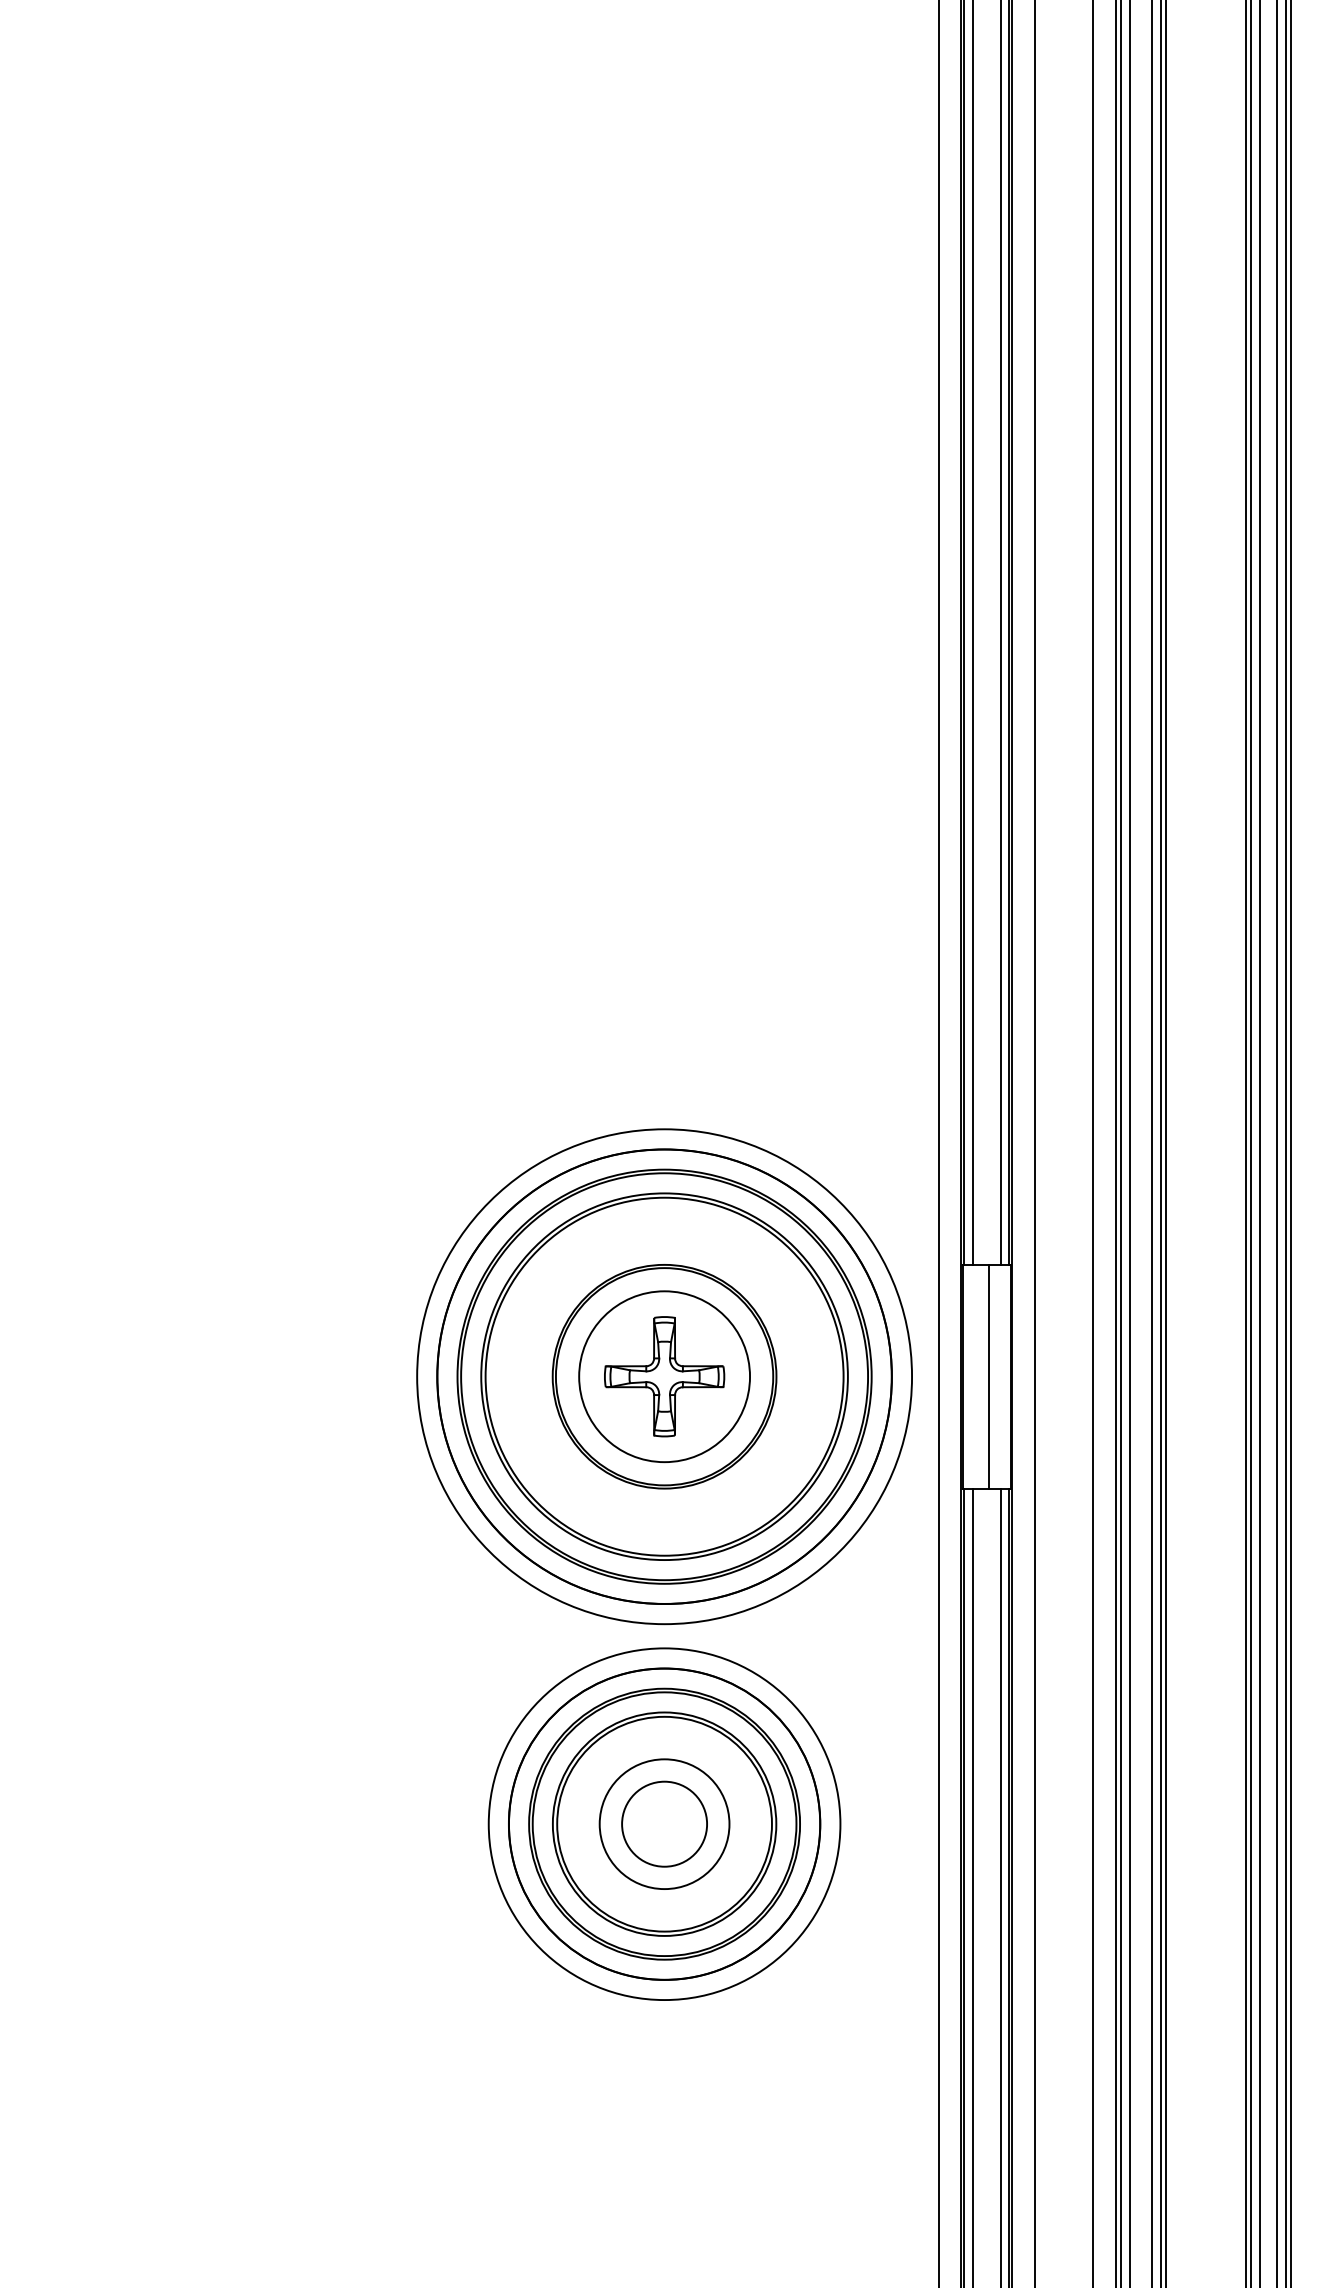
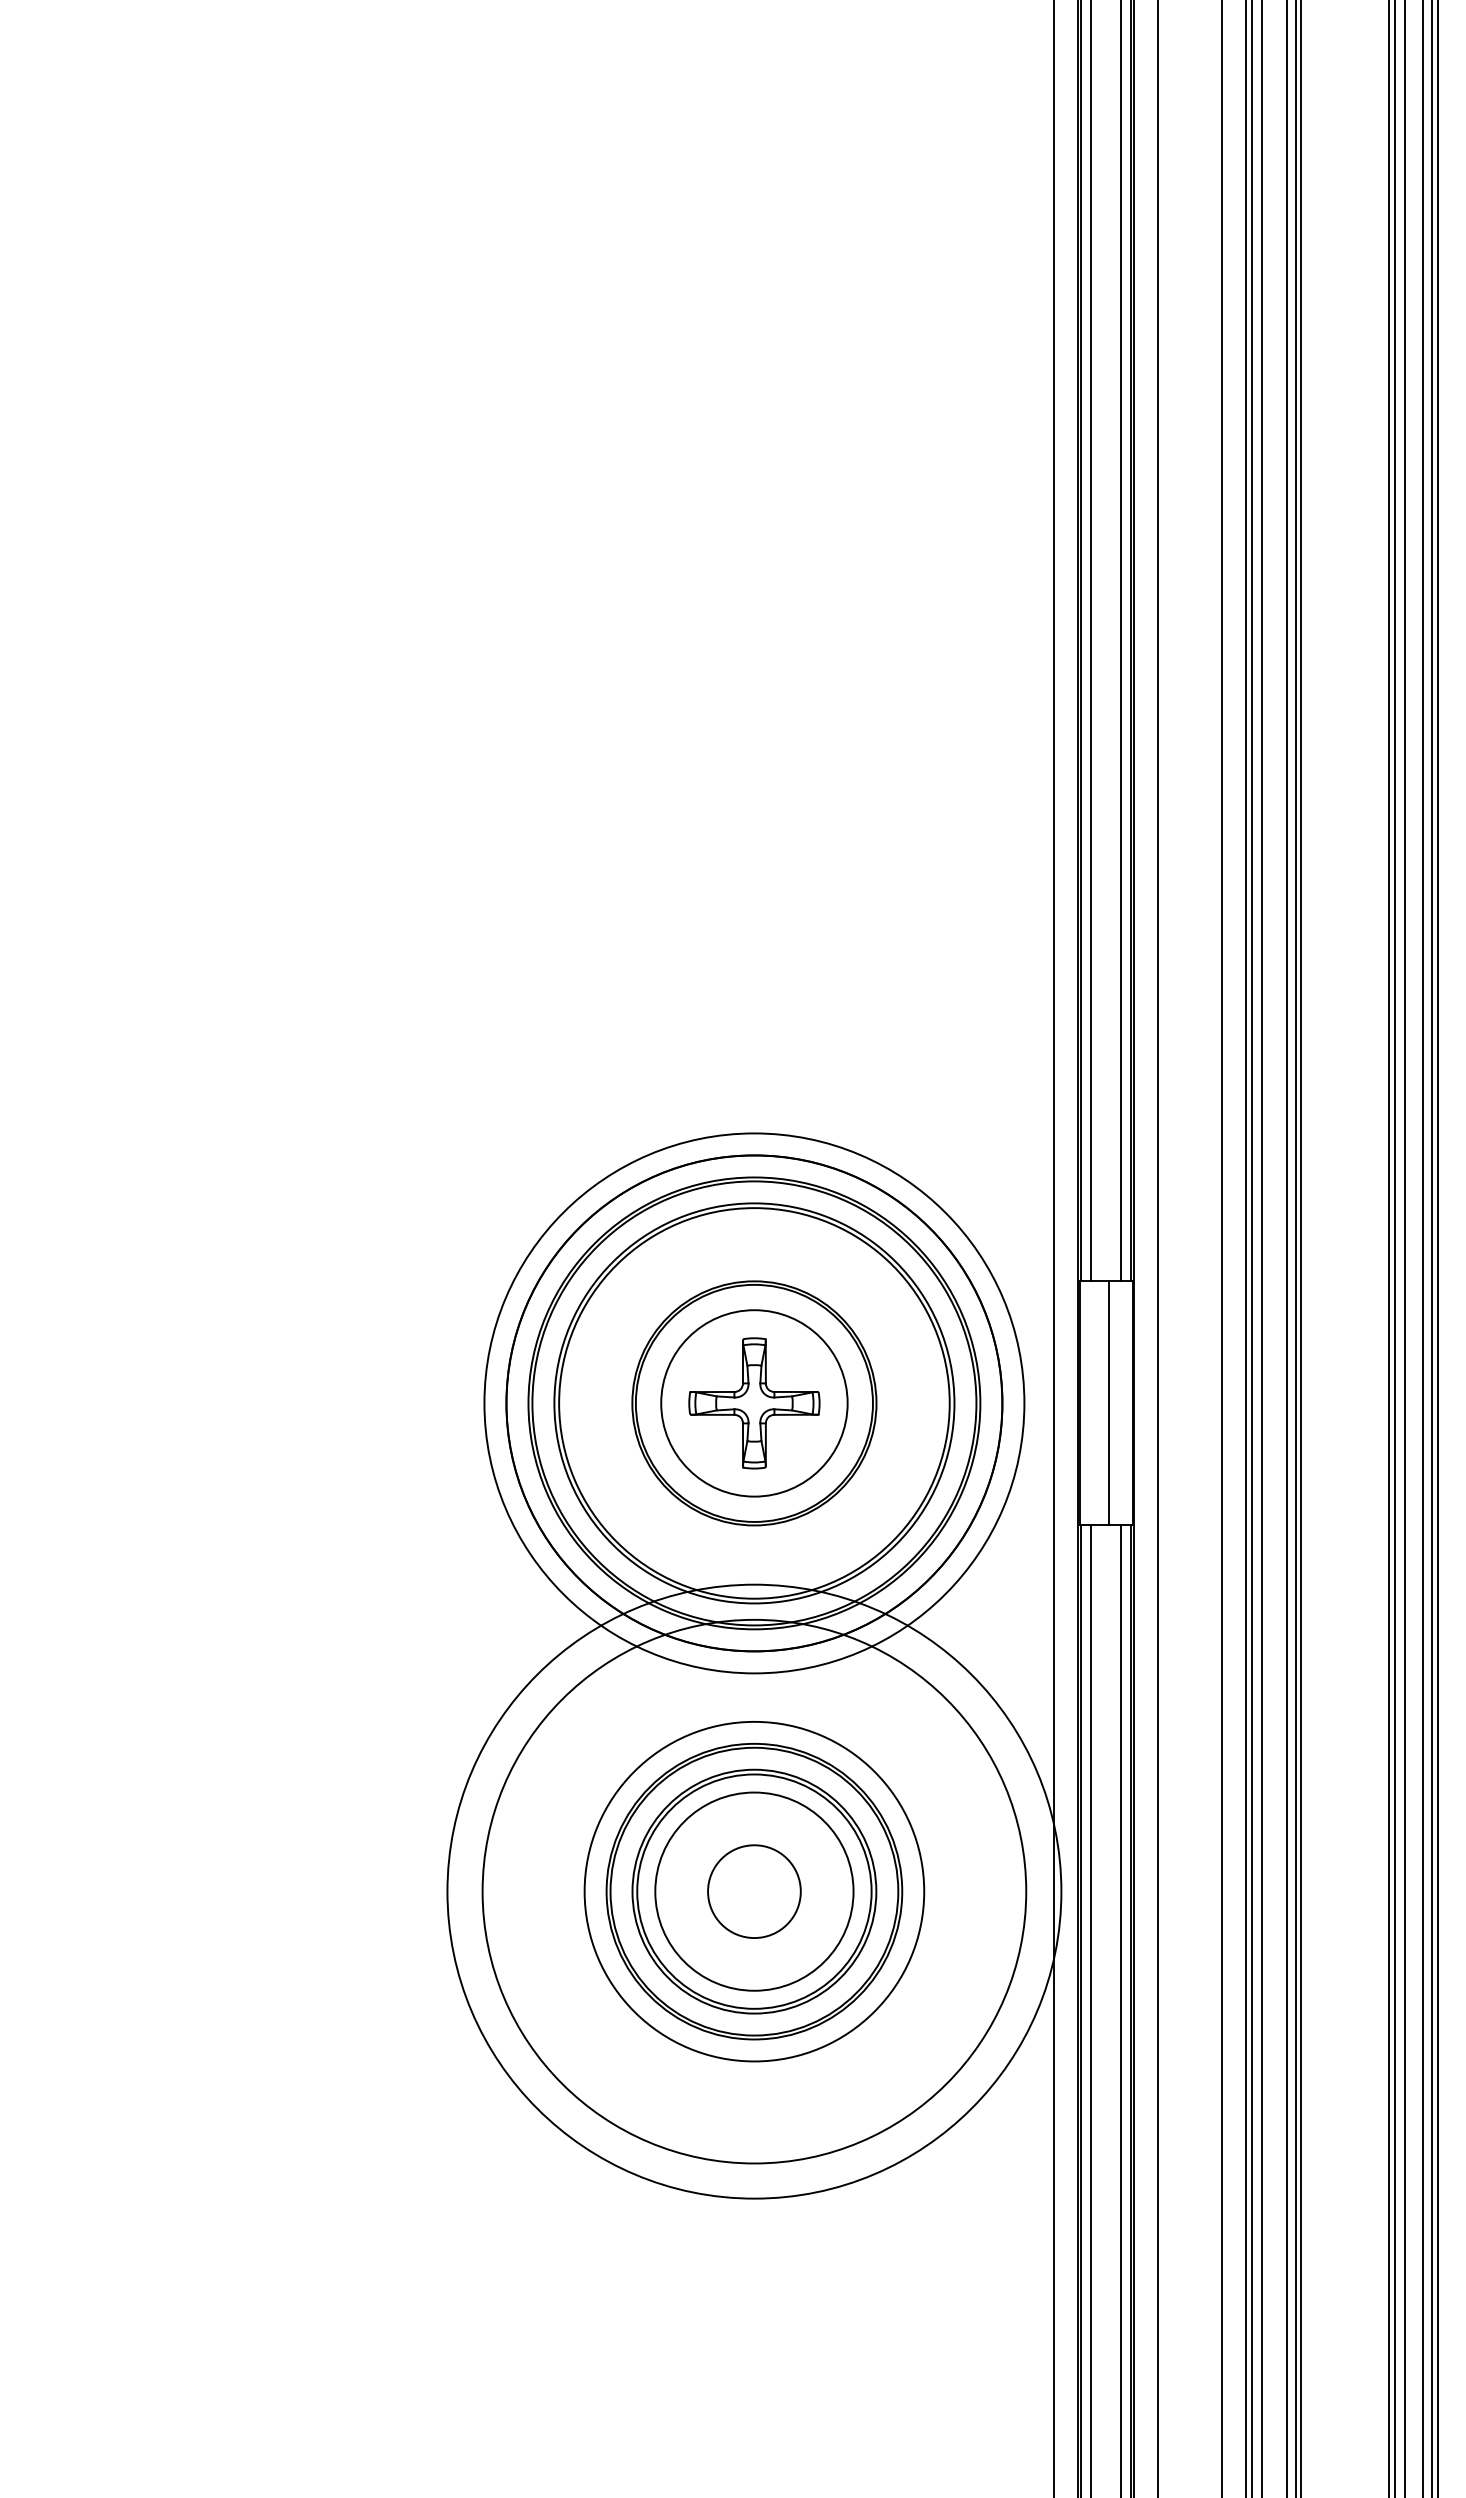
circle: (664, 1824) -> (754, 1891), size x1.4
circle: (664, 1824) -> (754, 1891), size x1.6
circle: (664, 1824) -> (754, 1891), size x1.6

